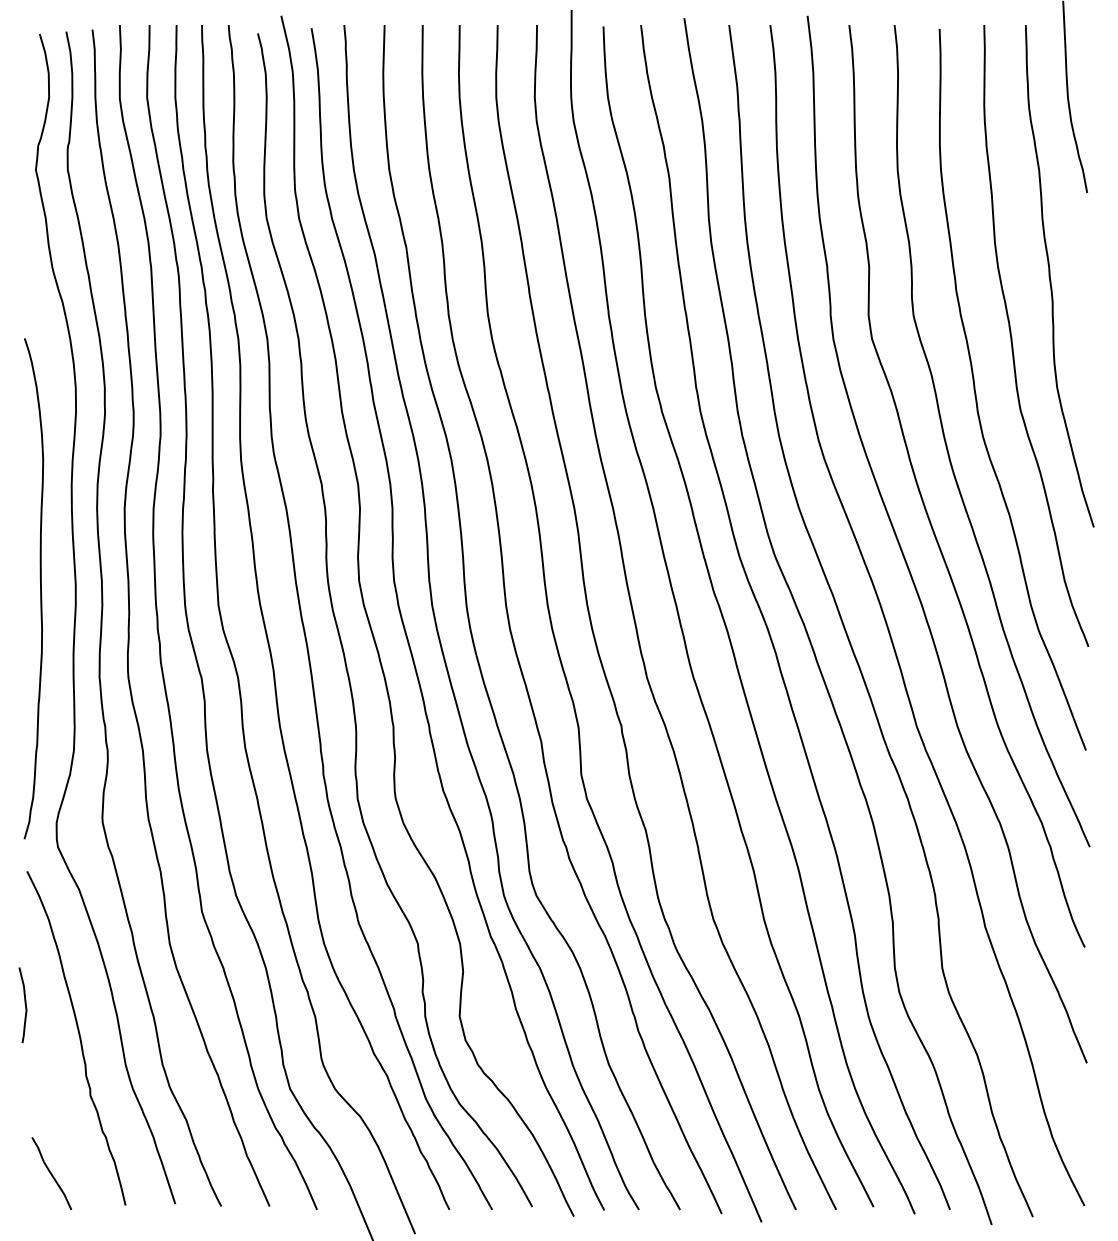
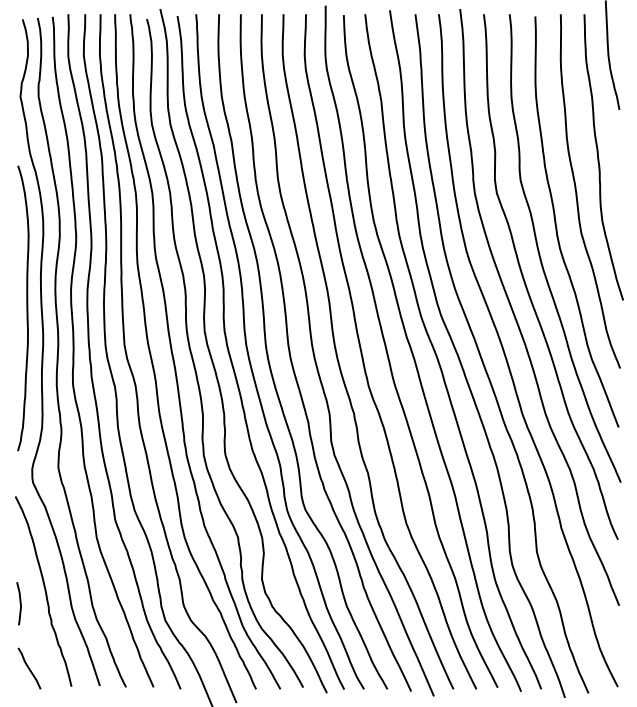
curve: (39, 588) -> (26, 308), moved
curve: (23, 1004) -> (19, 603), moved

